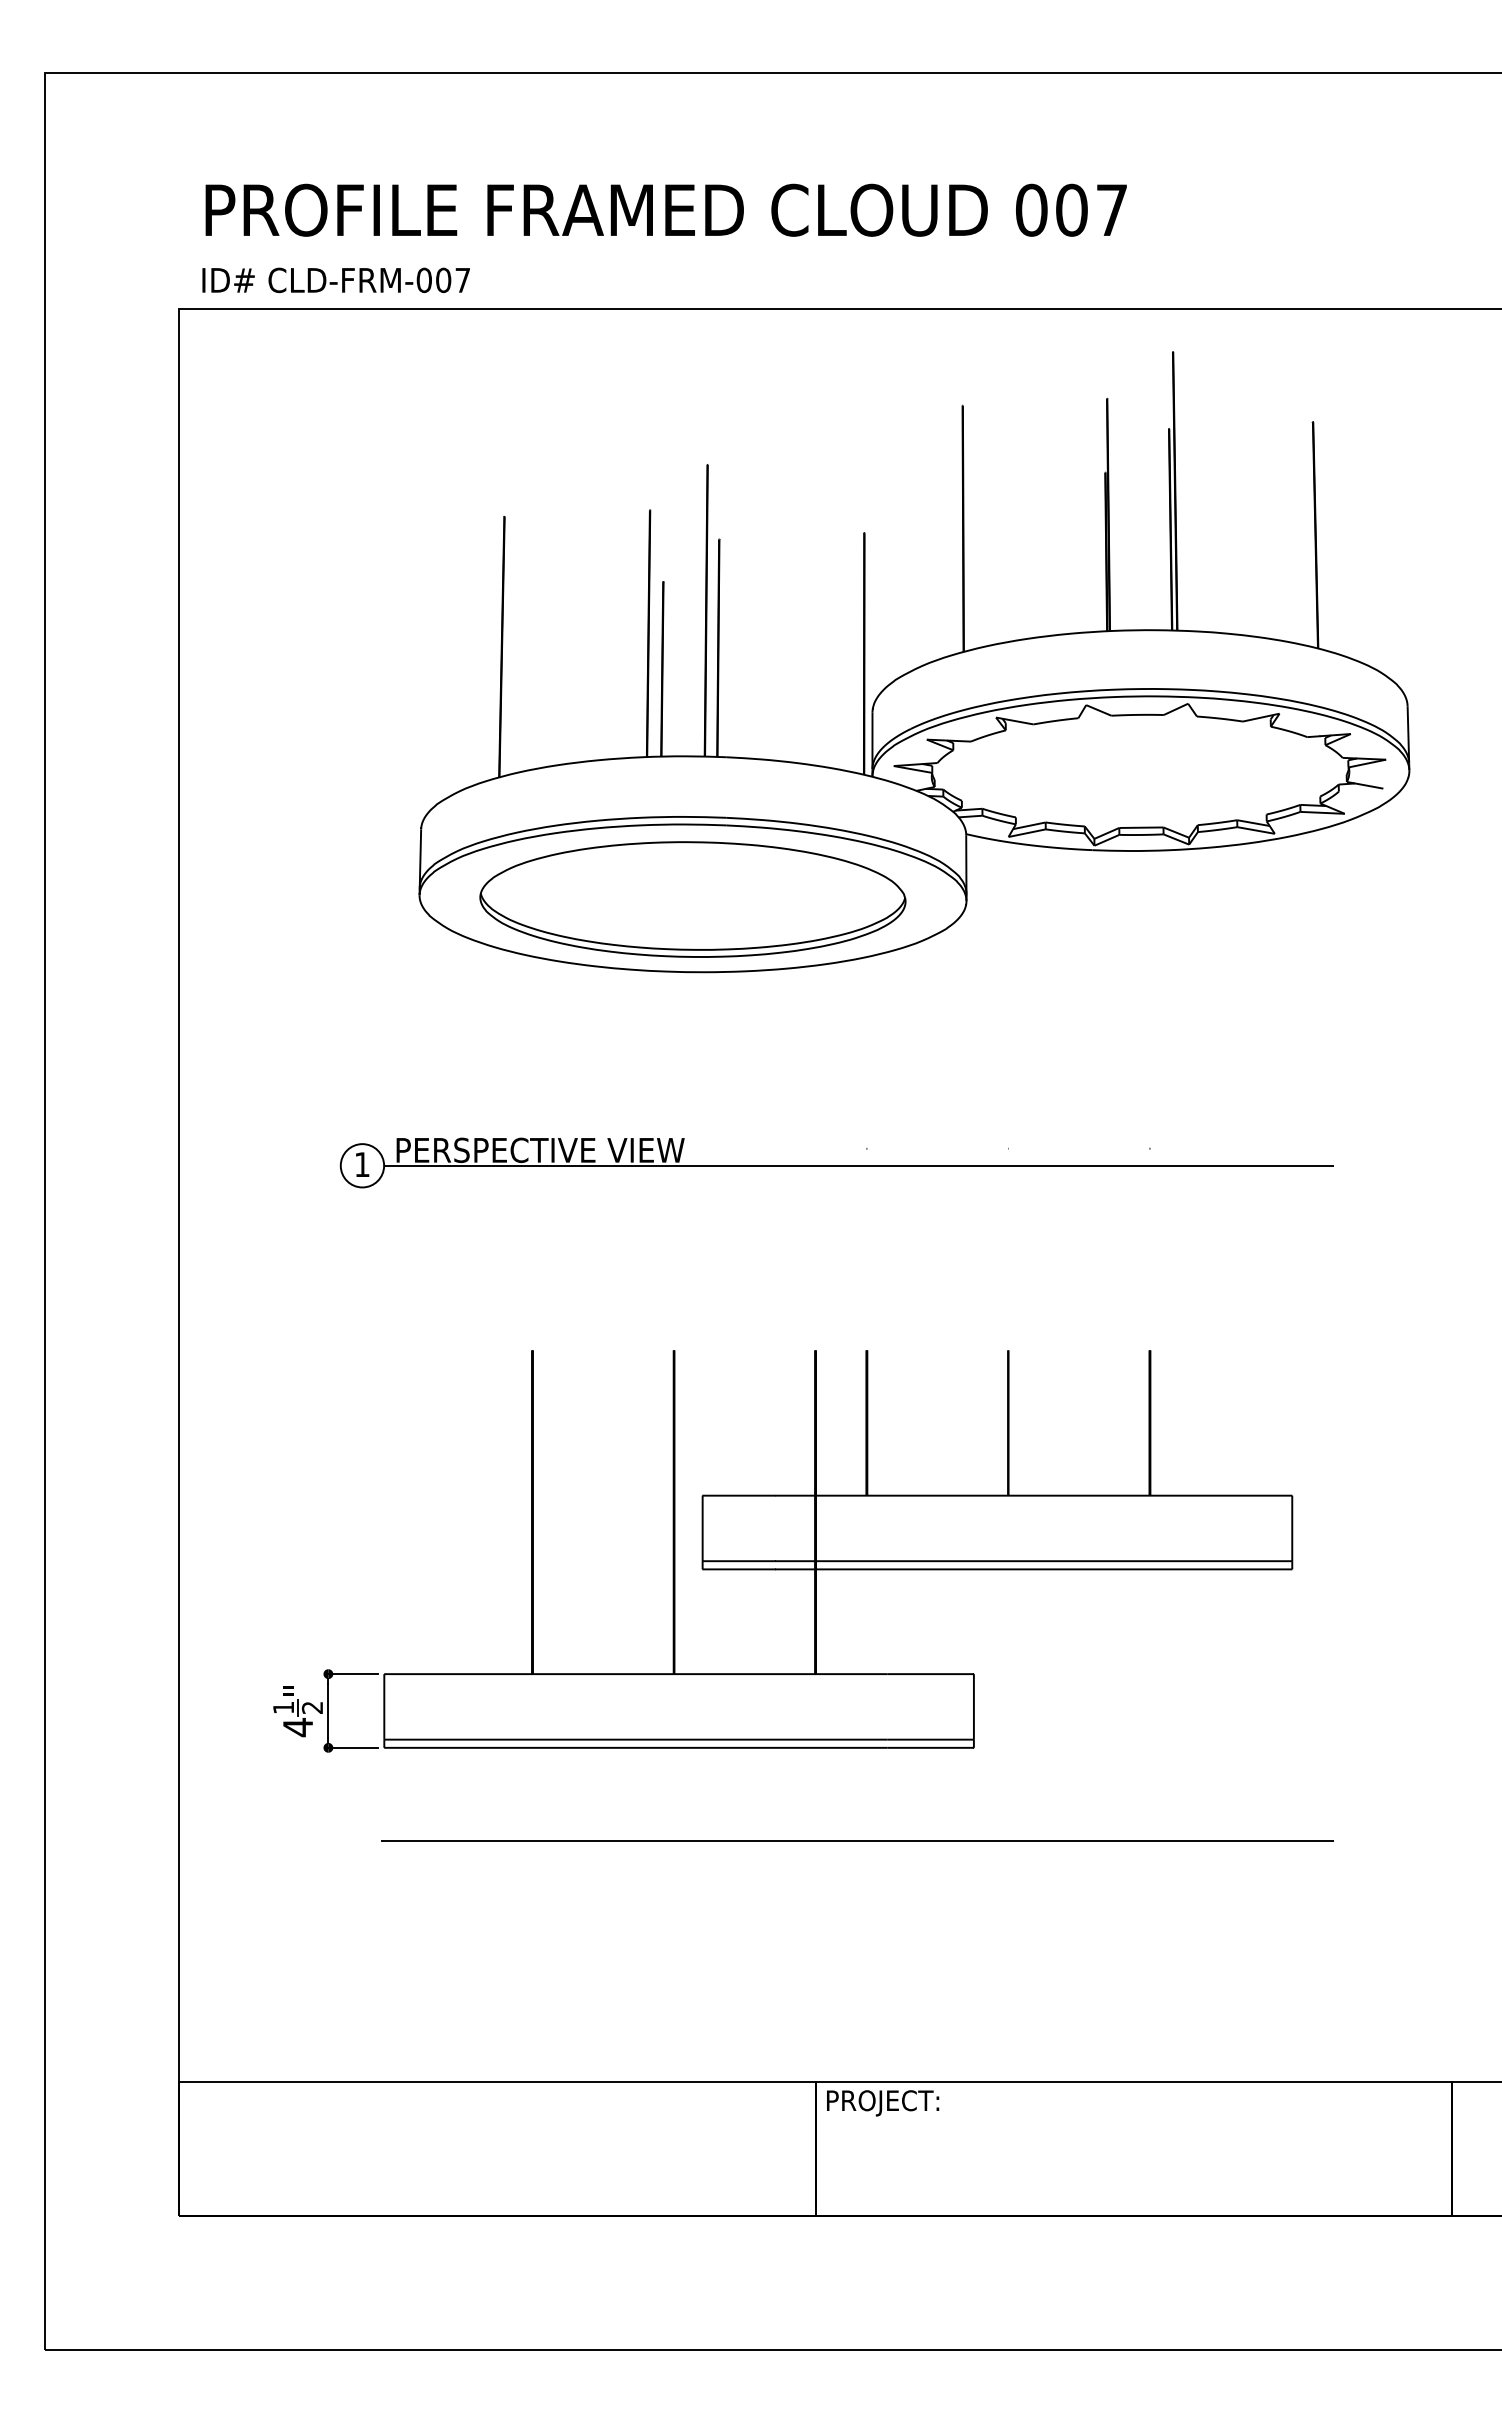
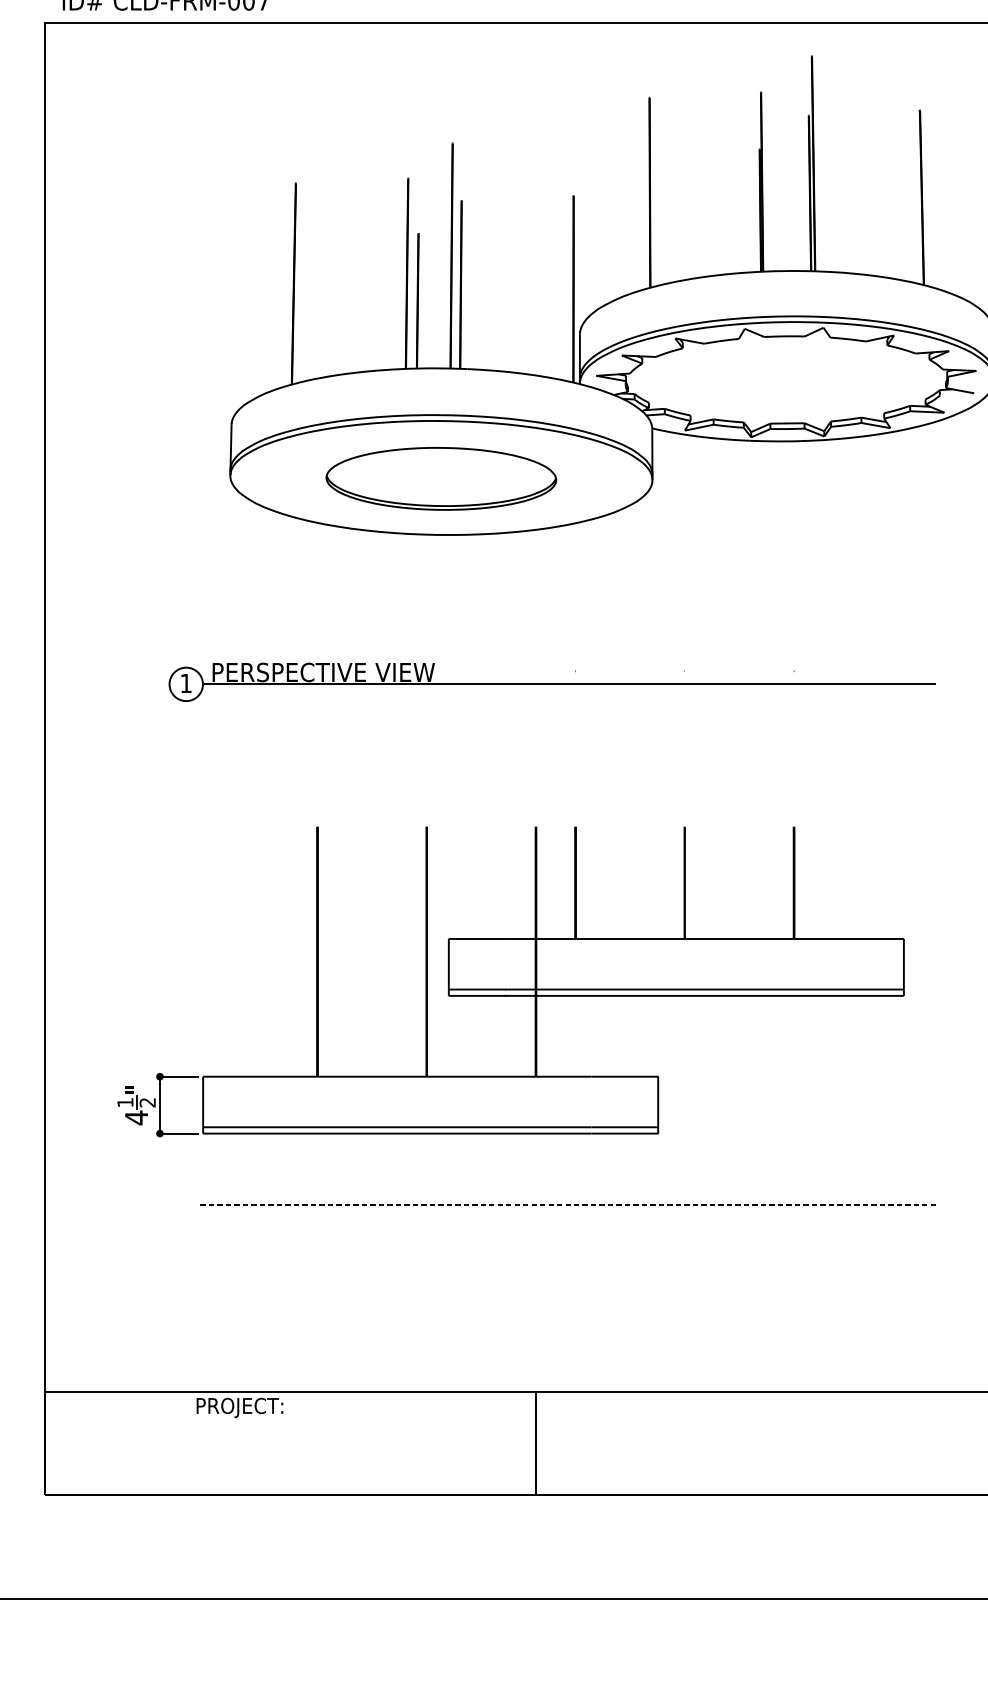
part: (692, 899) -> (441, 478), size x0.7
line: (857, 1840) -> (568, 1205), solid -> dashed
text: (883, 2103) -> (240, 1408), moved

